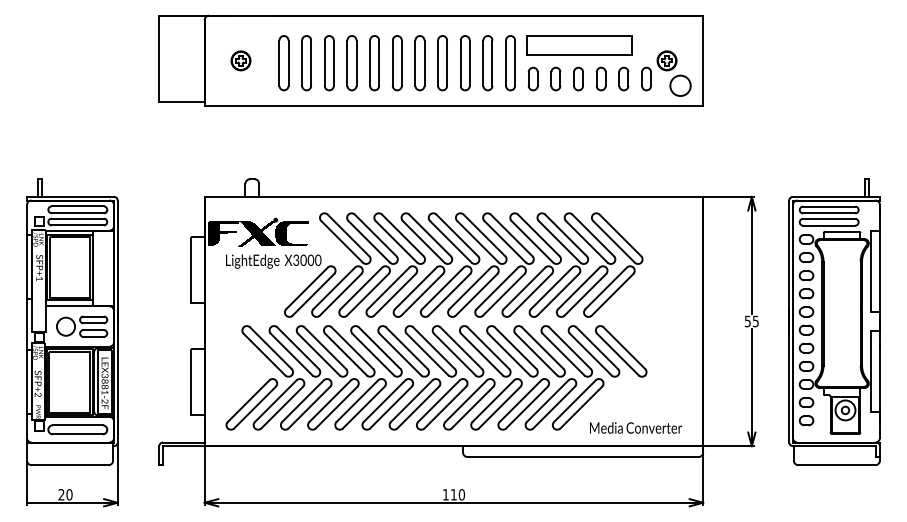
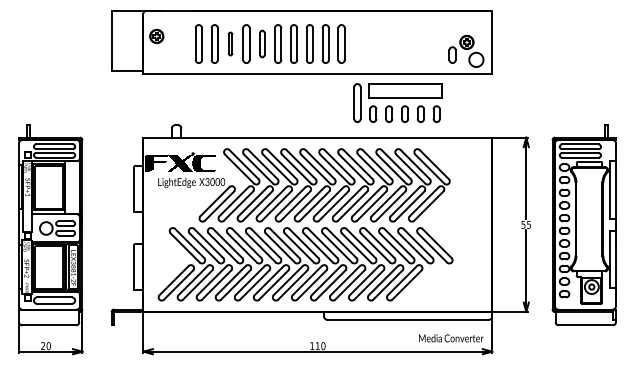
part: (240, 59) -> (156, 35), moved
part: (329, 62) -> (230, 43), size x0.6
part: (374, 62) -> (262, 43), size x0.7
part: (567, 62) -> (397, 102), moved
text: (636, 428) -> (451, 338), moved

